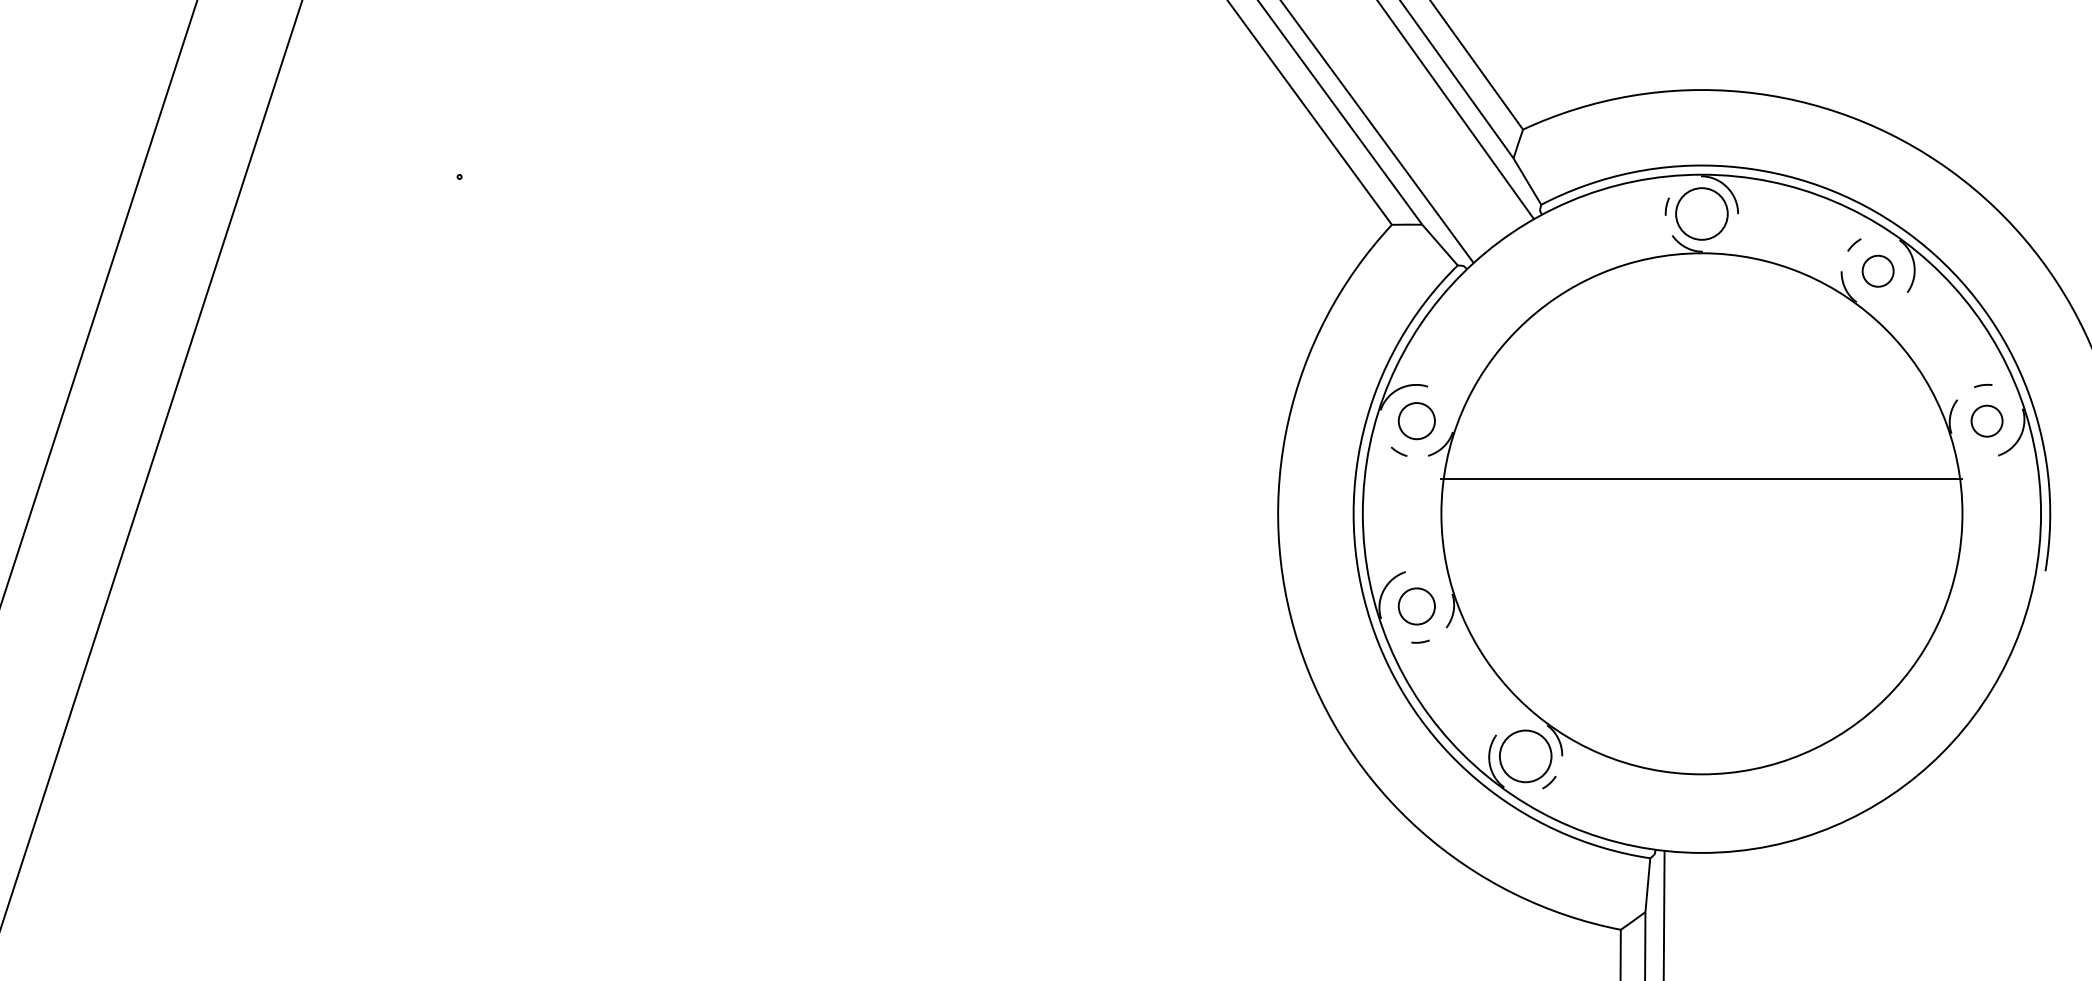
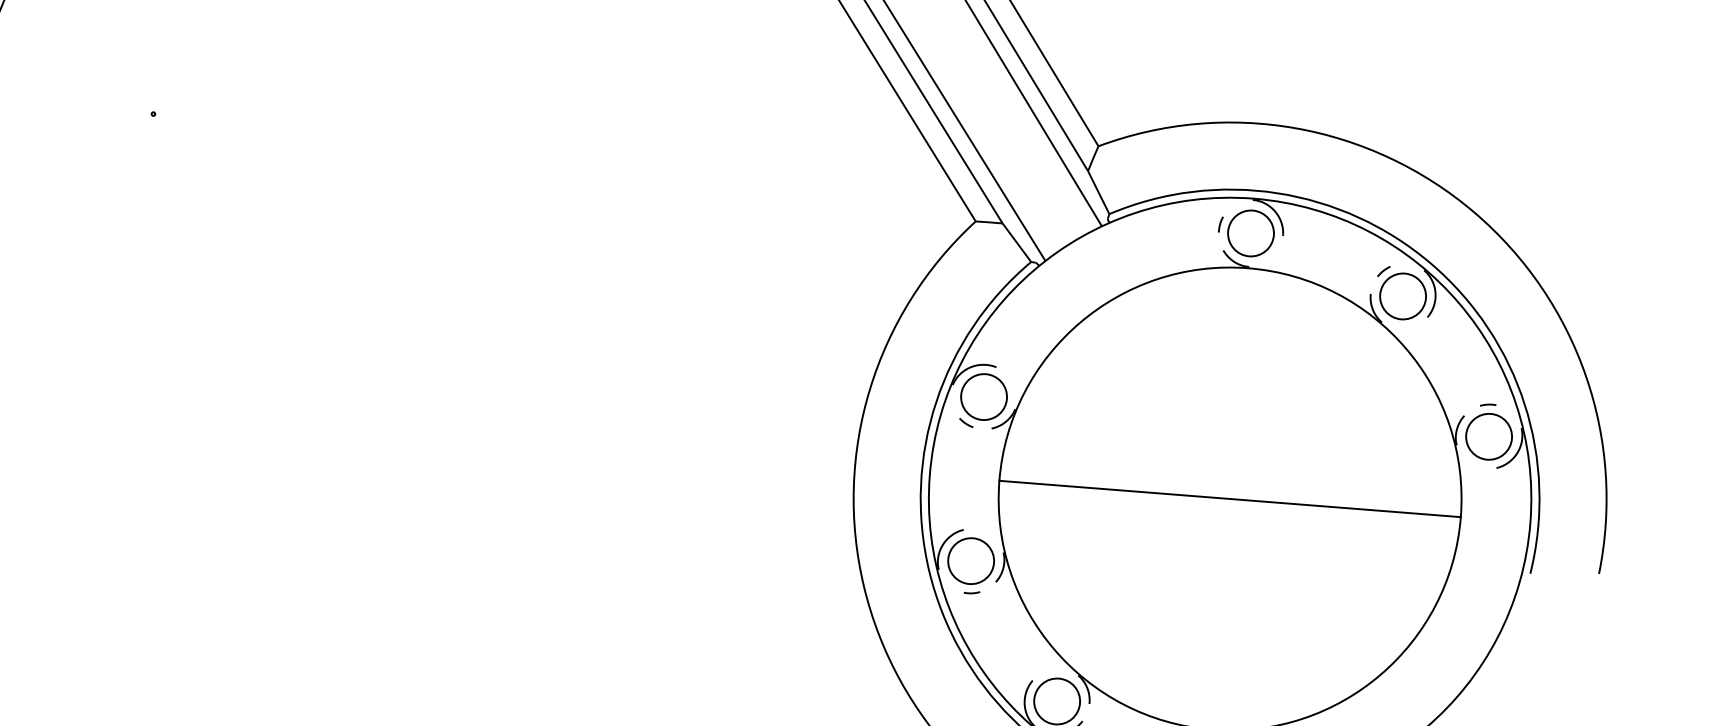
circle: (1878, 271) -> (1403, 296), size x1.67
circle: (1416, 420) -> (983, 396), size x1.43
circle: (1986, 421) -> (1488, 437), size x1.67
line: (1701, 478) -> (1229, 498), moved
circle: (1416, 606) -> (970, 561), size x1.43

